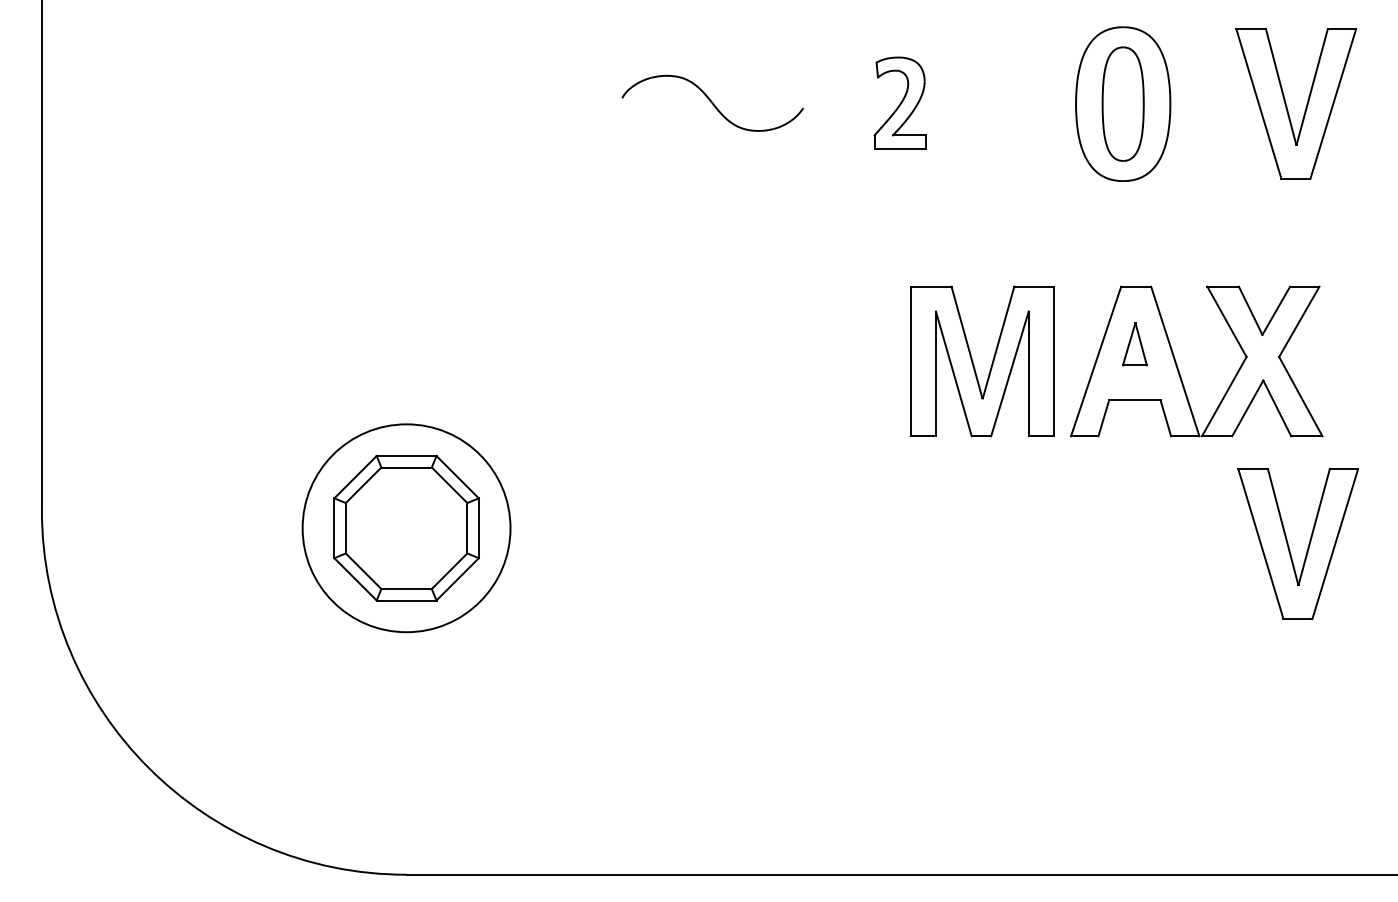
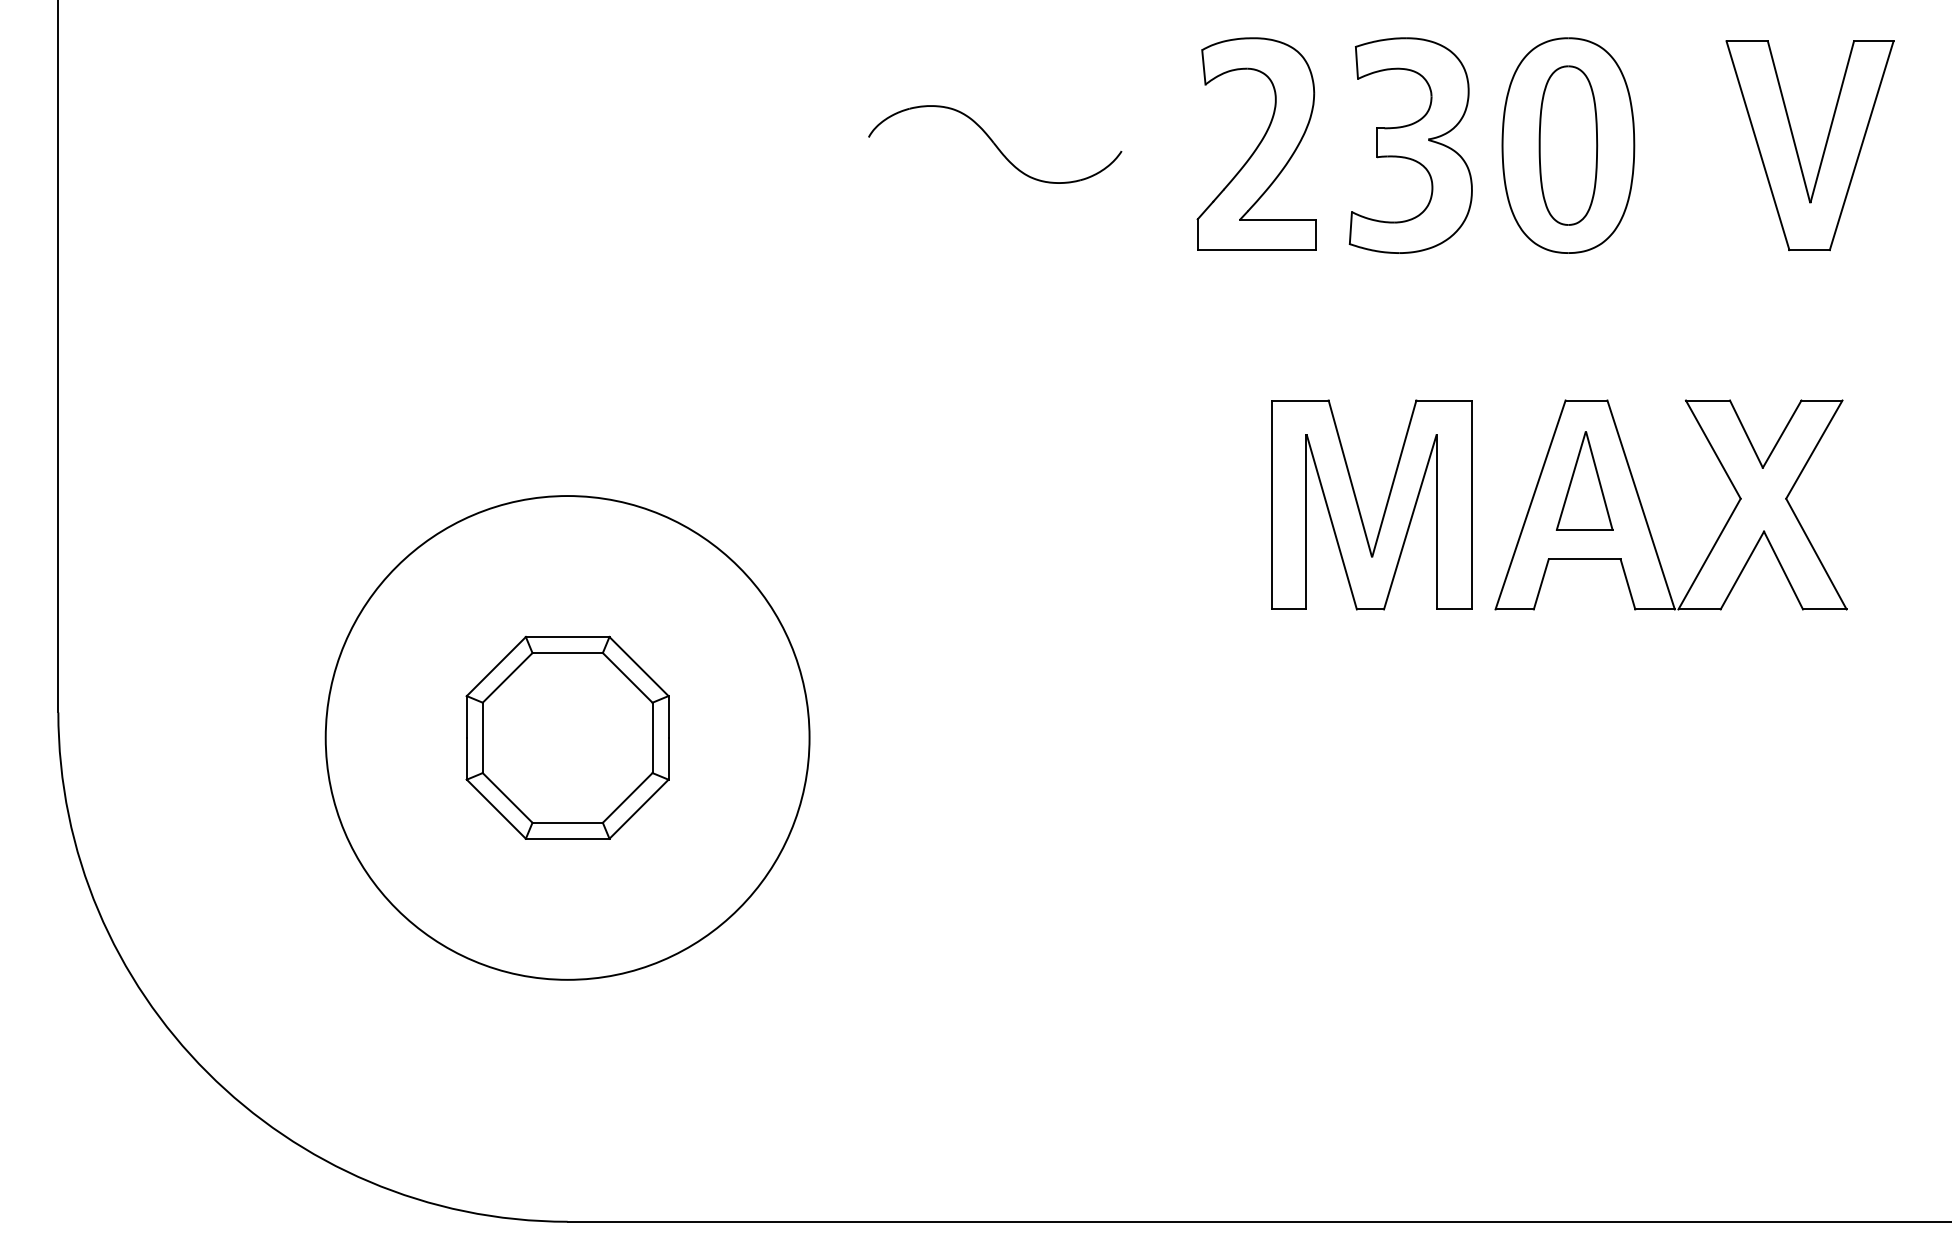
part: (899, 102) -> (1255, 143), size x1.67
part: (1009, 103) -> (1409, 144), added
part: (1134, 344) -> (1584, 481), size x1.67
circle: (406, 528) -> (567, 738), size x1.67
part: (1289, 546) -> (1800, 763), removed

